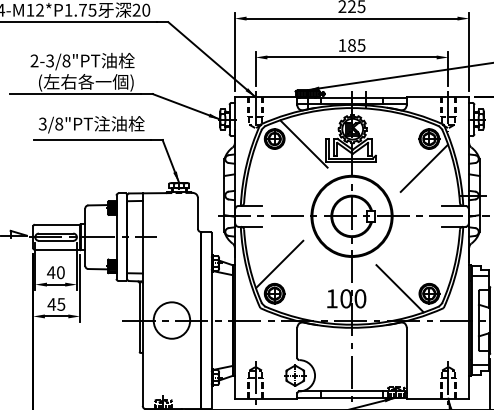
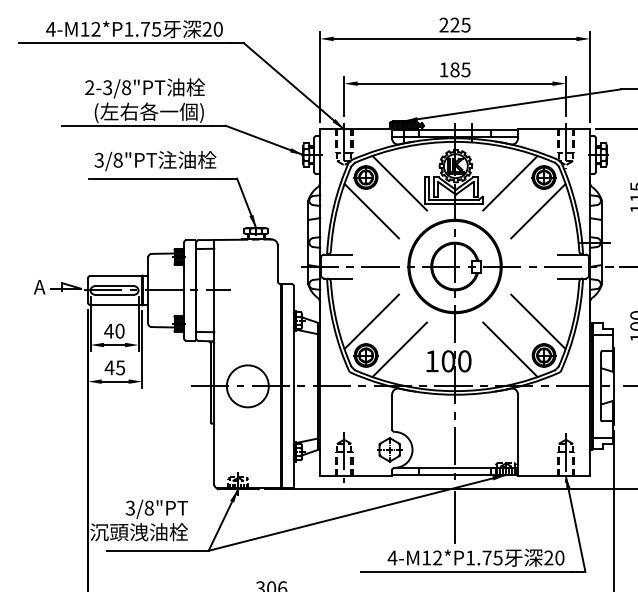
line: (400, 144) -> (510, 183), added
line: (279, 168) -> (371, 211), added
line: (424, 264) -> (538, 321), added
line: (303, 288) -> (399, 349), added

